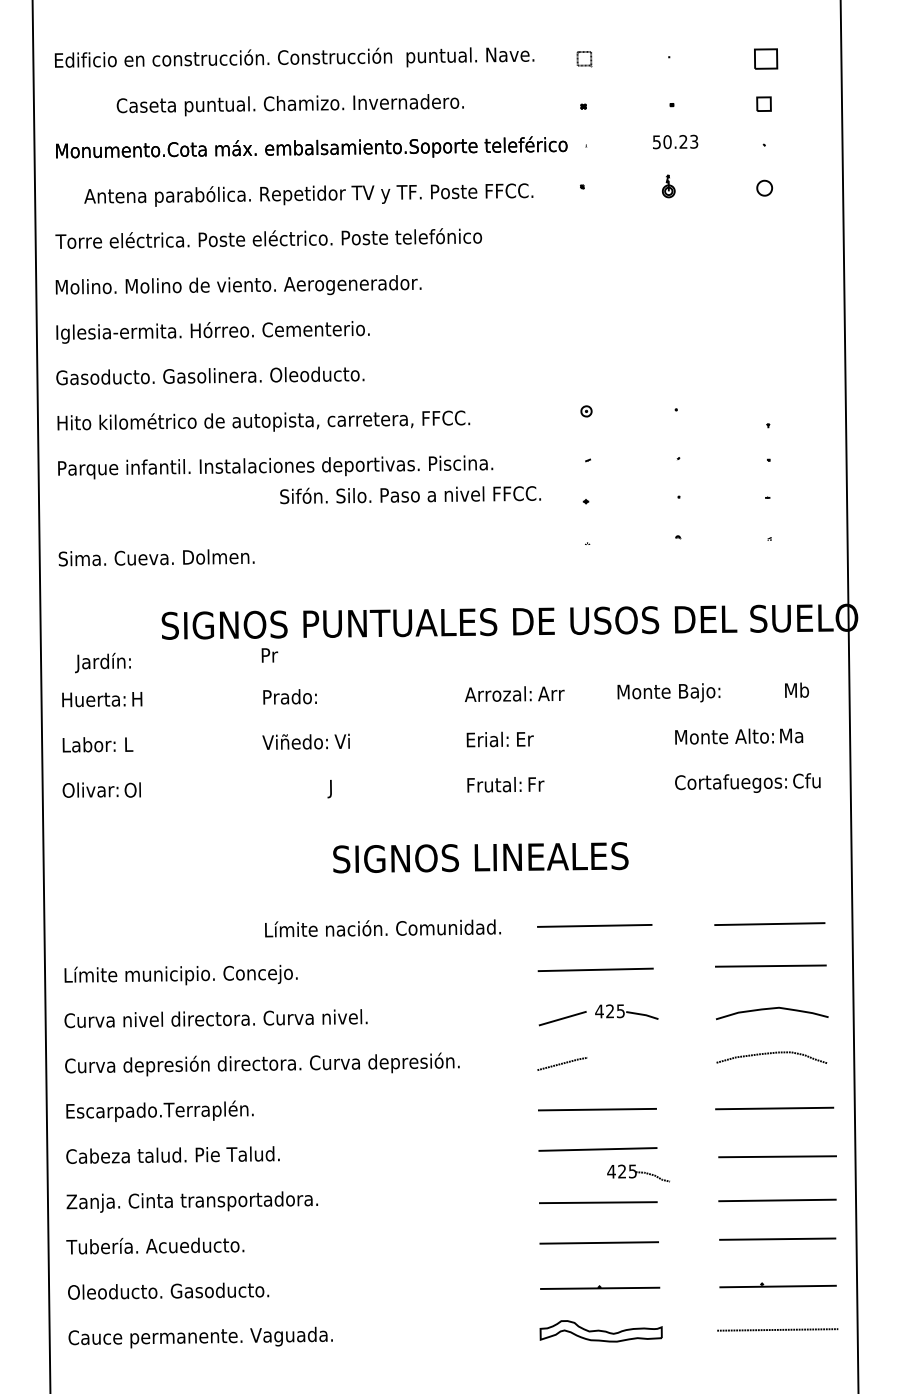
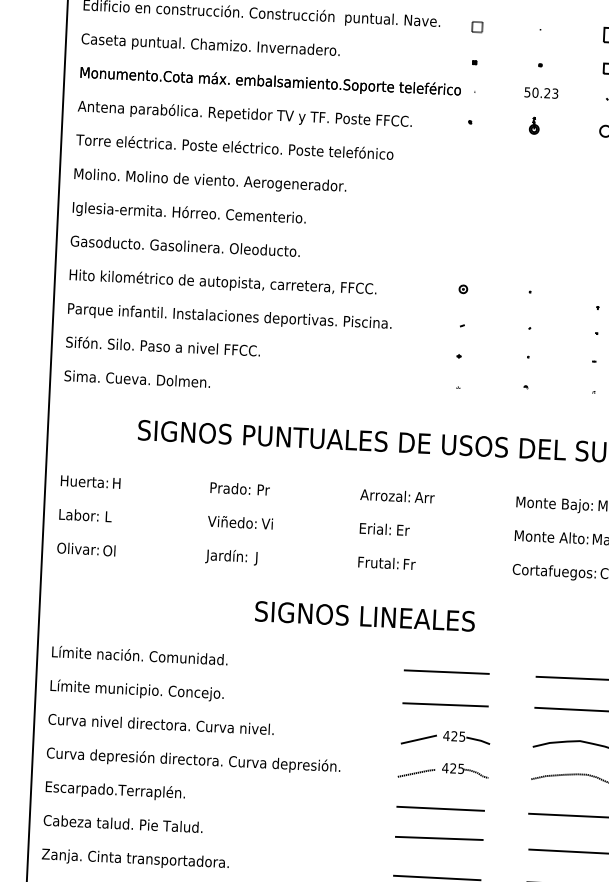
text: (289, 105) -> (210, 46), moved
text: (308, 194) -> (244, 114), moved
text: (410, 495) -> (163, 346), moved
text: (269, 655) -> (263, 490), moved
text: (102, 662) -> (225, 556), moved
text: (668, 692) -> (554, 504), moved
text: (382, 928) -> (139, 655), moved
part: (638, 1173) -> (465, 770), moved

